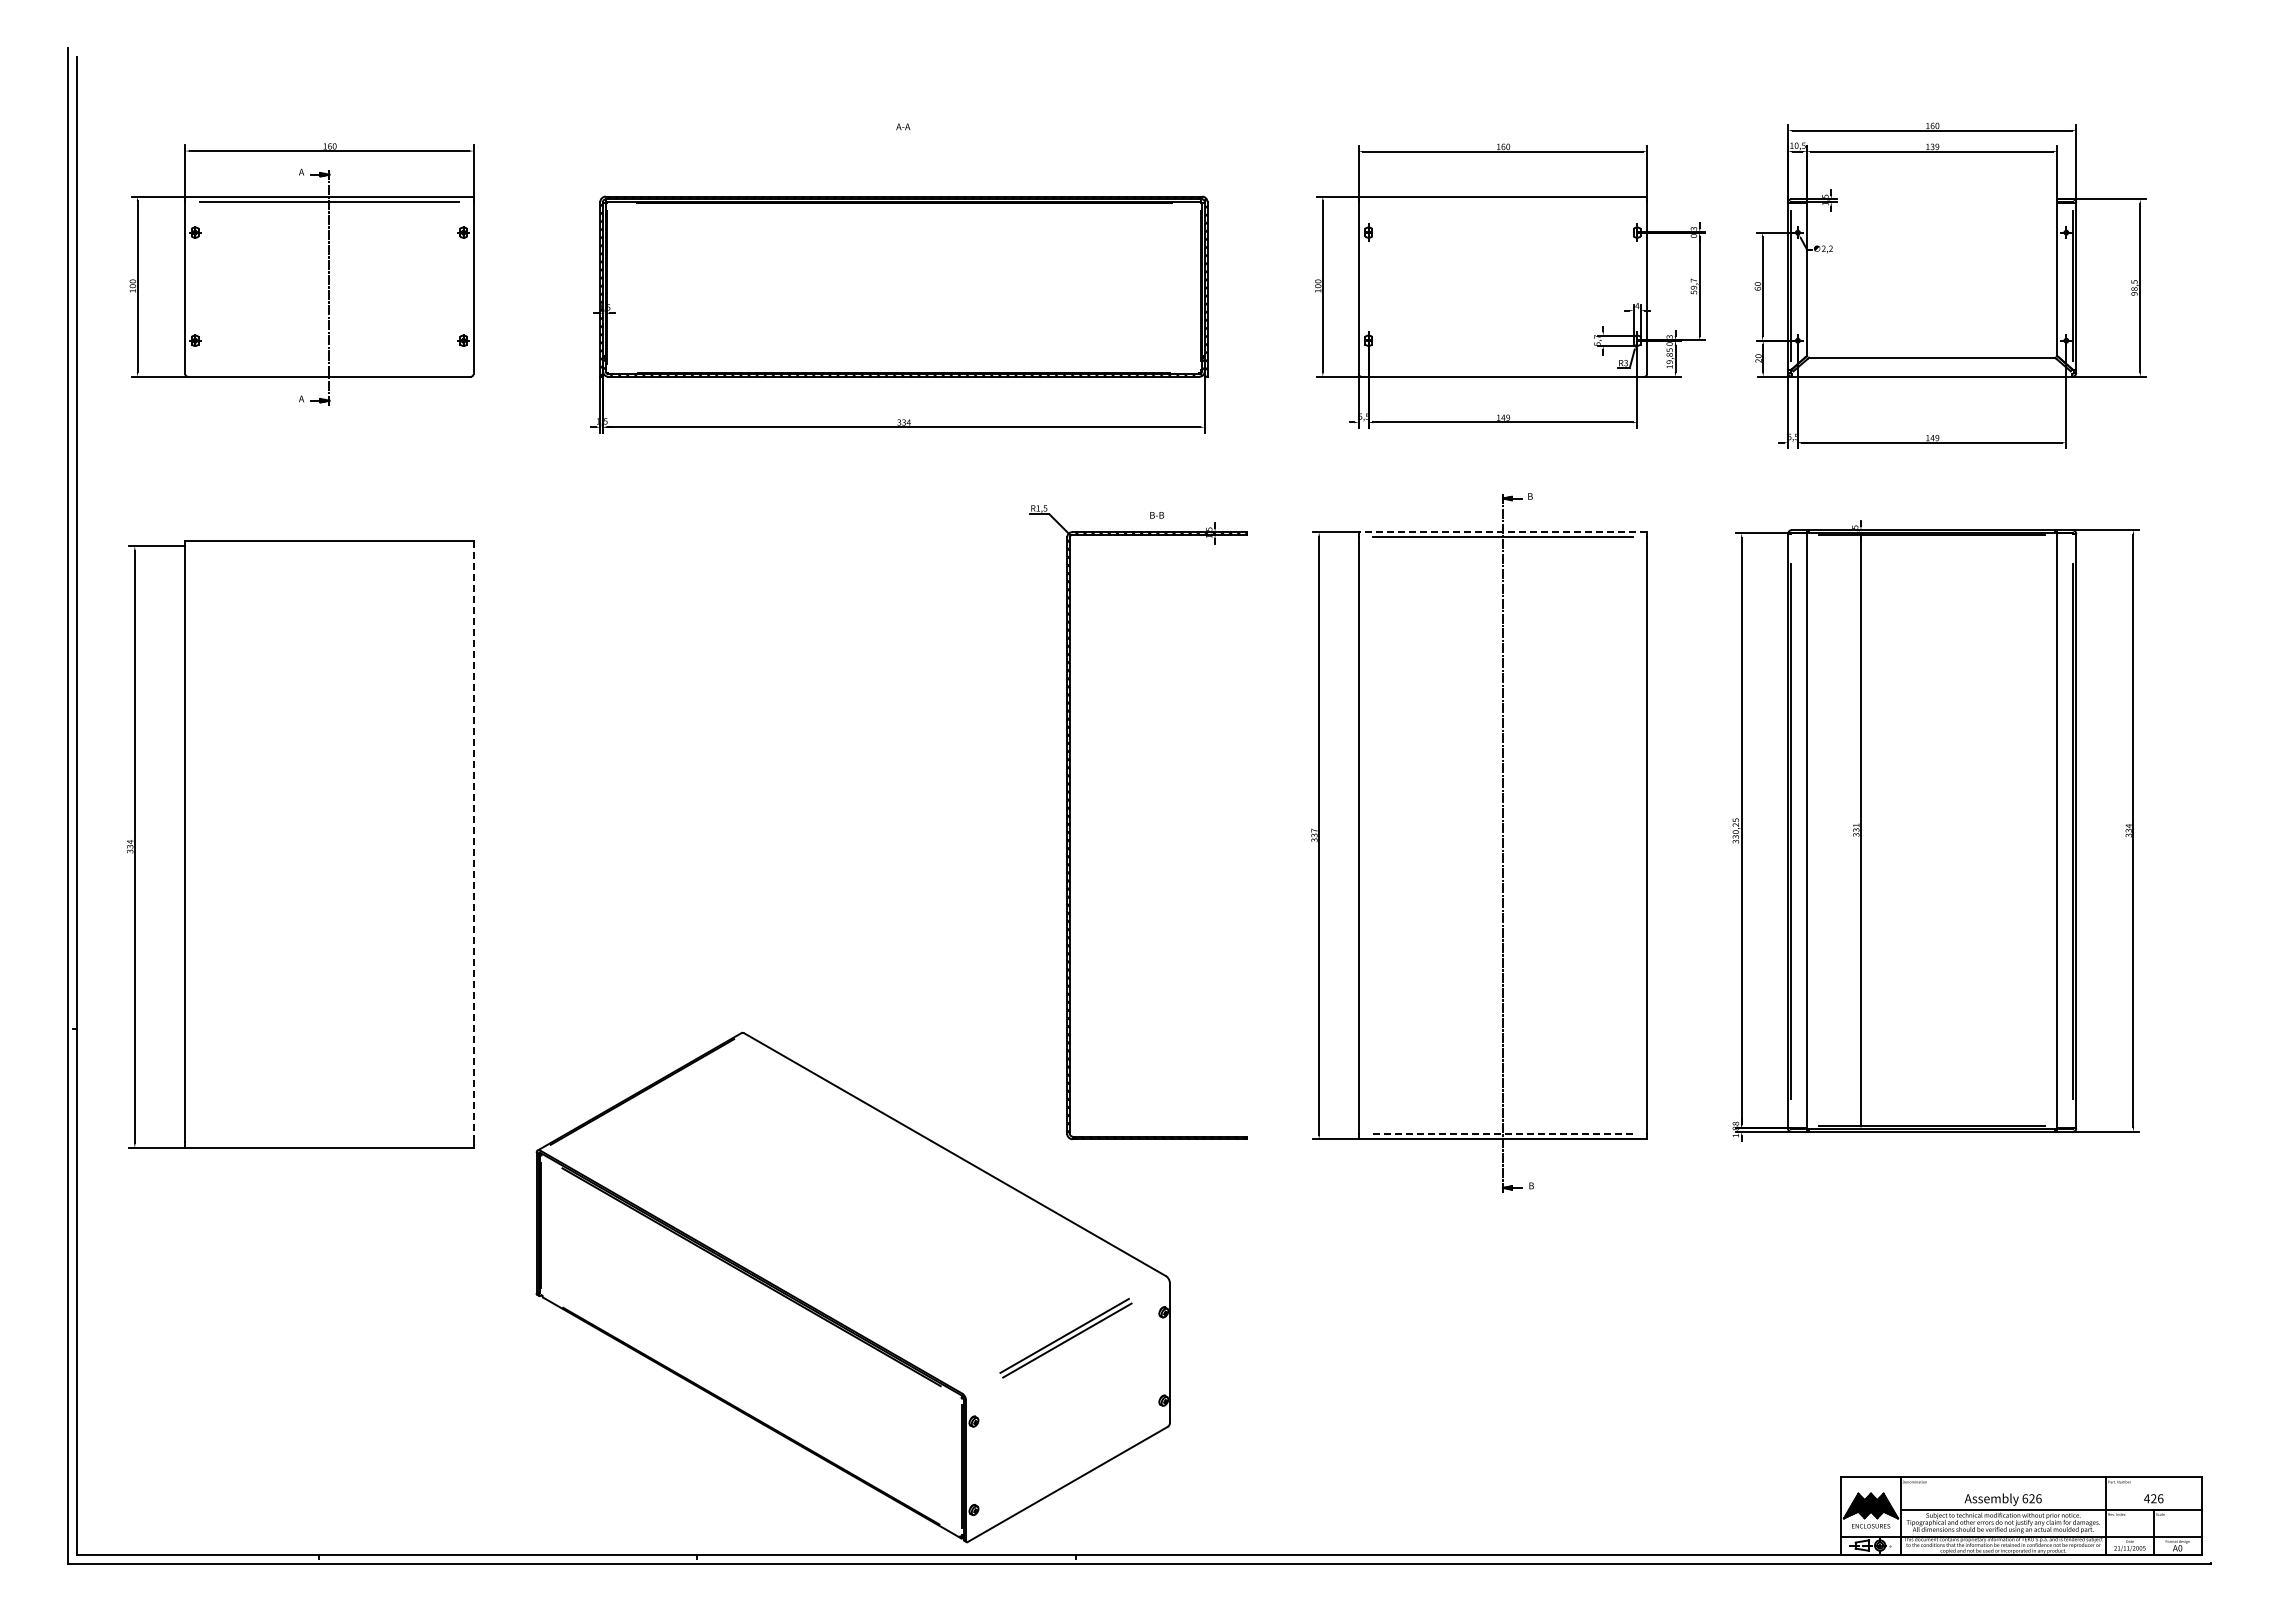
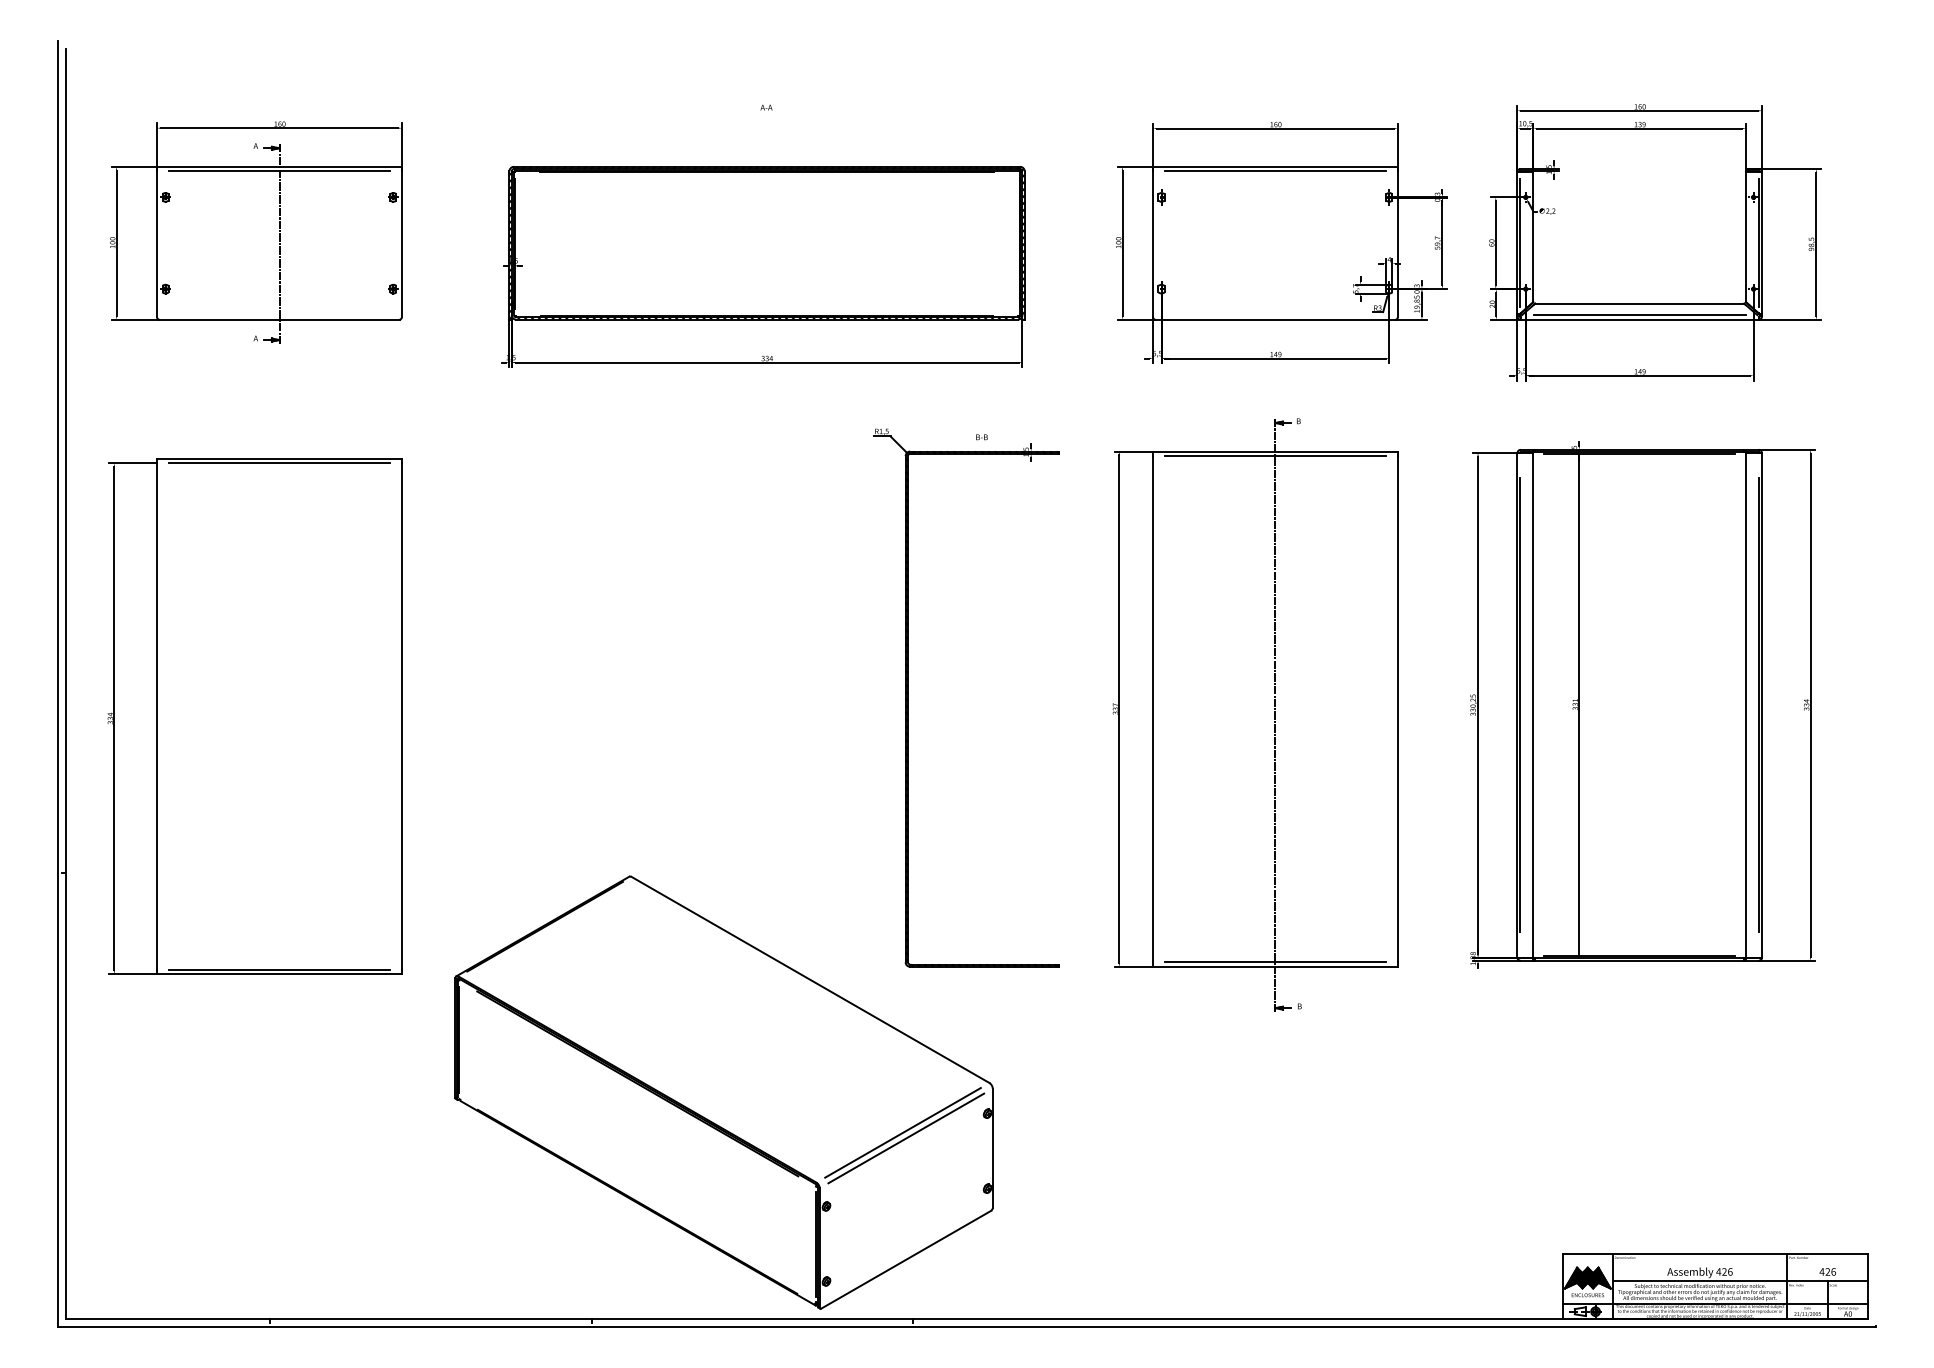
line: (1502, 202) -> (1275, 171), added
line: (1931, 371) -> (1639, 315), added
line: (1502, 532) -> (1275, 451), dashed -> solid
line: (329, 546) -> (279, 463), added
line: (473, 843) -> (401, 715), dashed -> solid
line: (1502, 1133) -> (1275, 961), dashed -> solid
line: (329, 1142) -> (279, 969), added
part: (1065, 1338) -> (904, 1135), size x1.43
text: (2024, 1498) -> (1718, 1271), 626 -> 426

